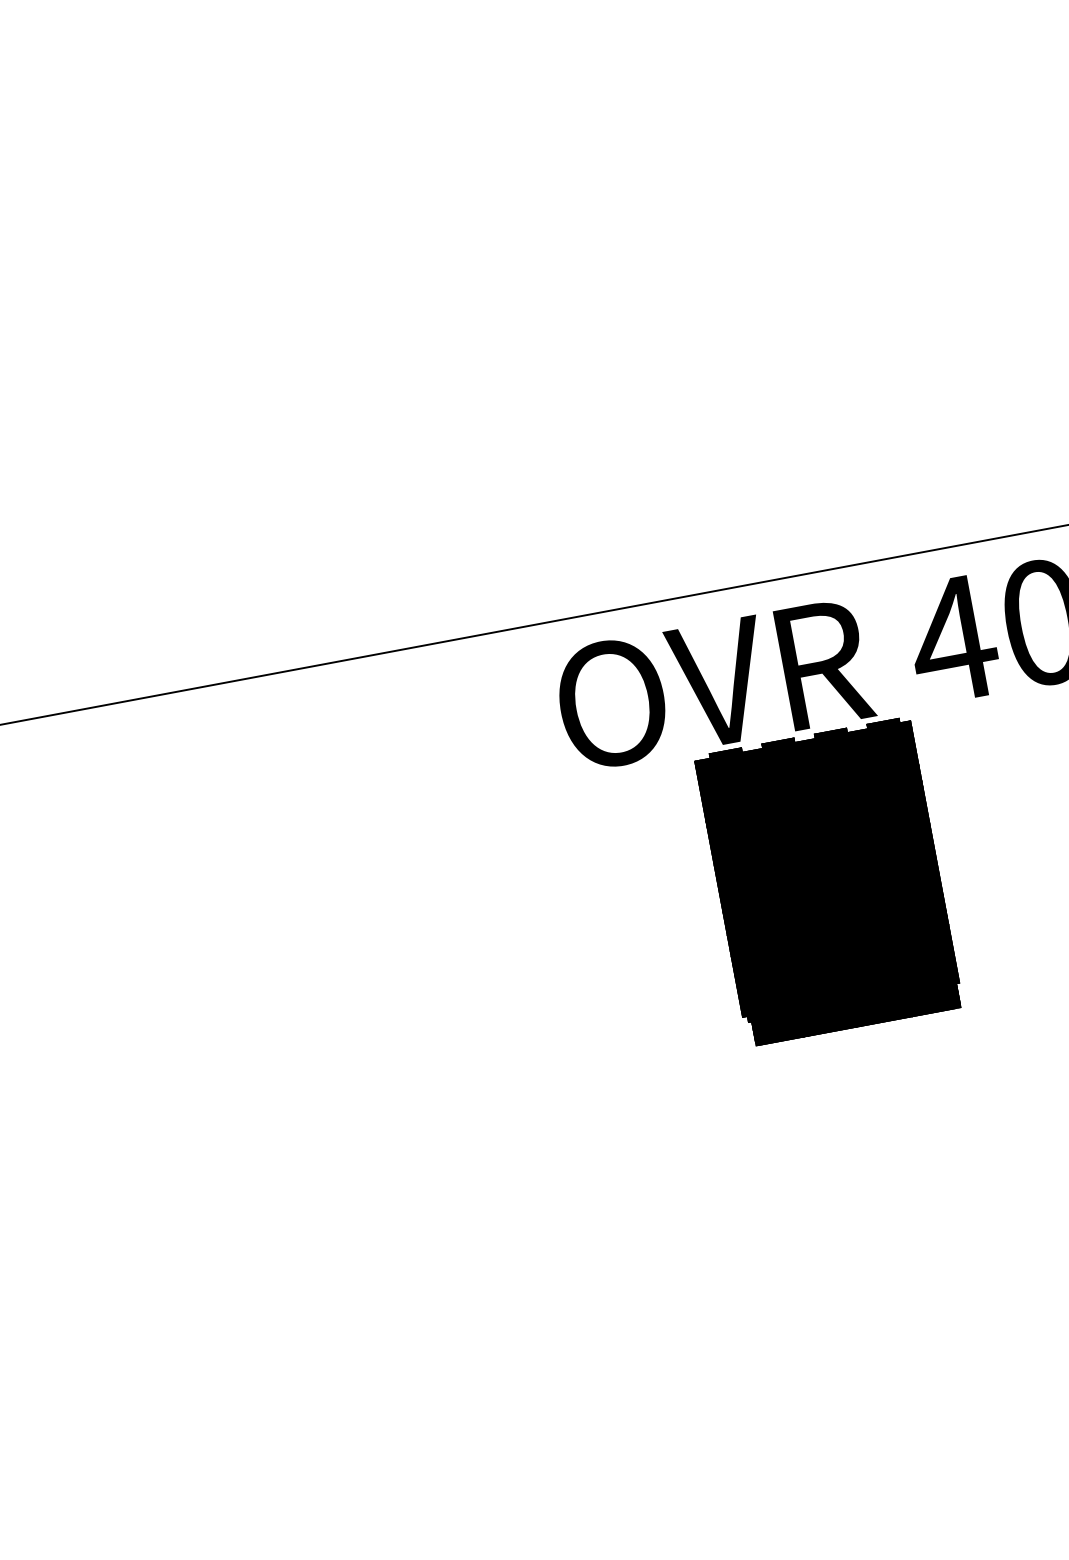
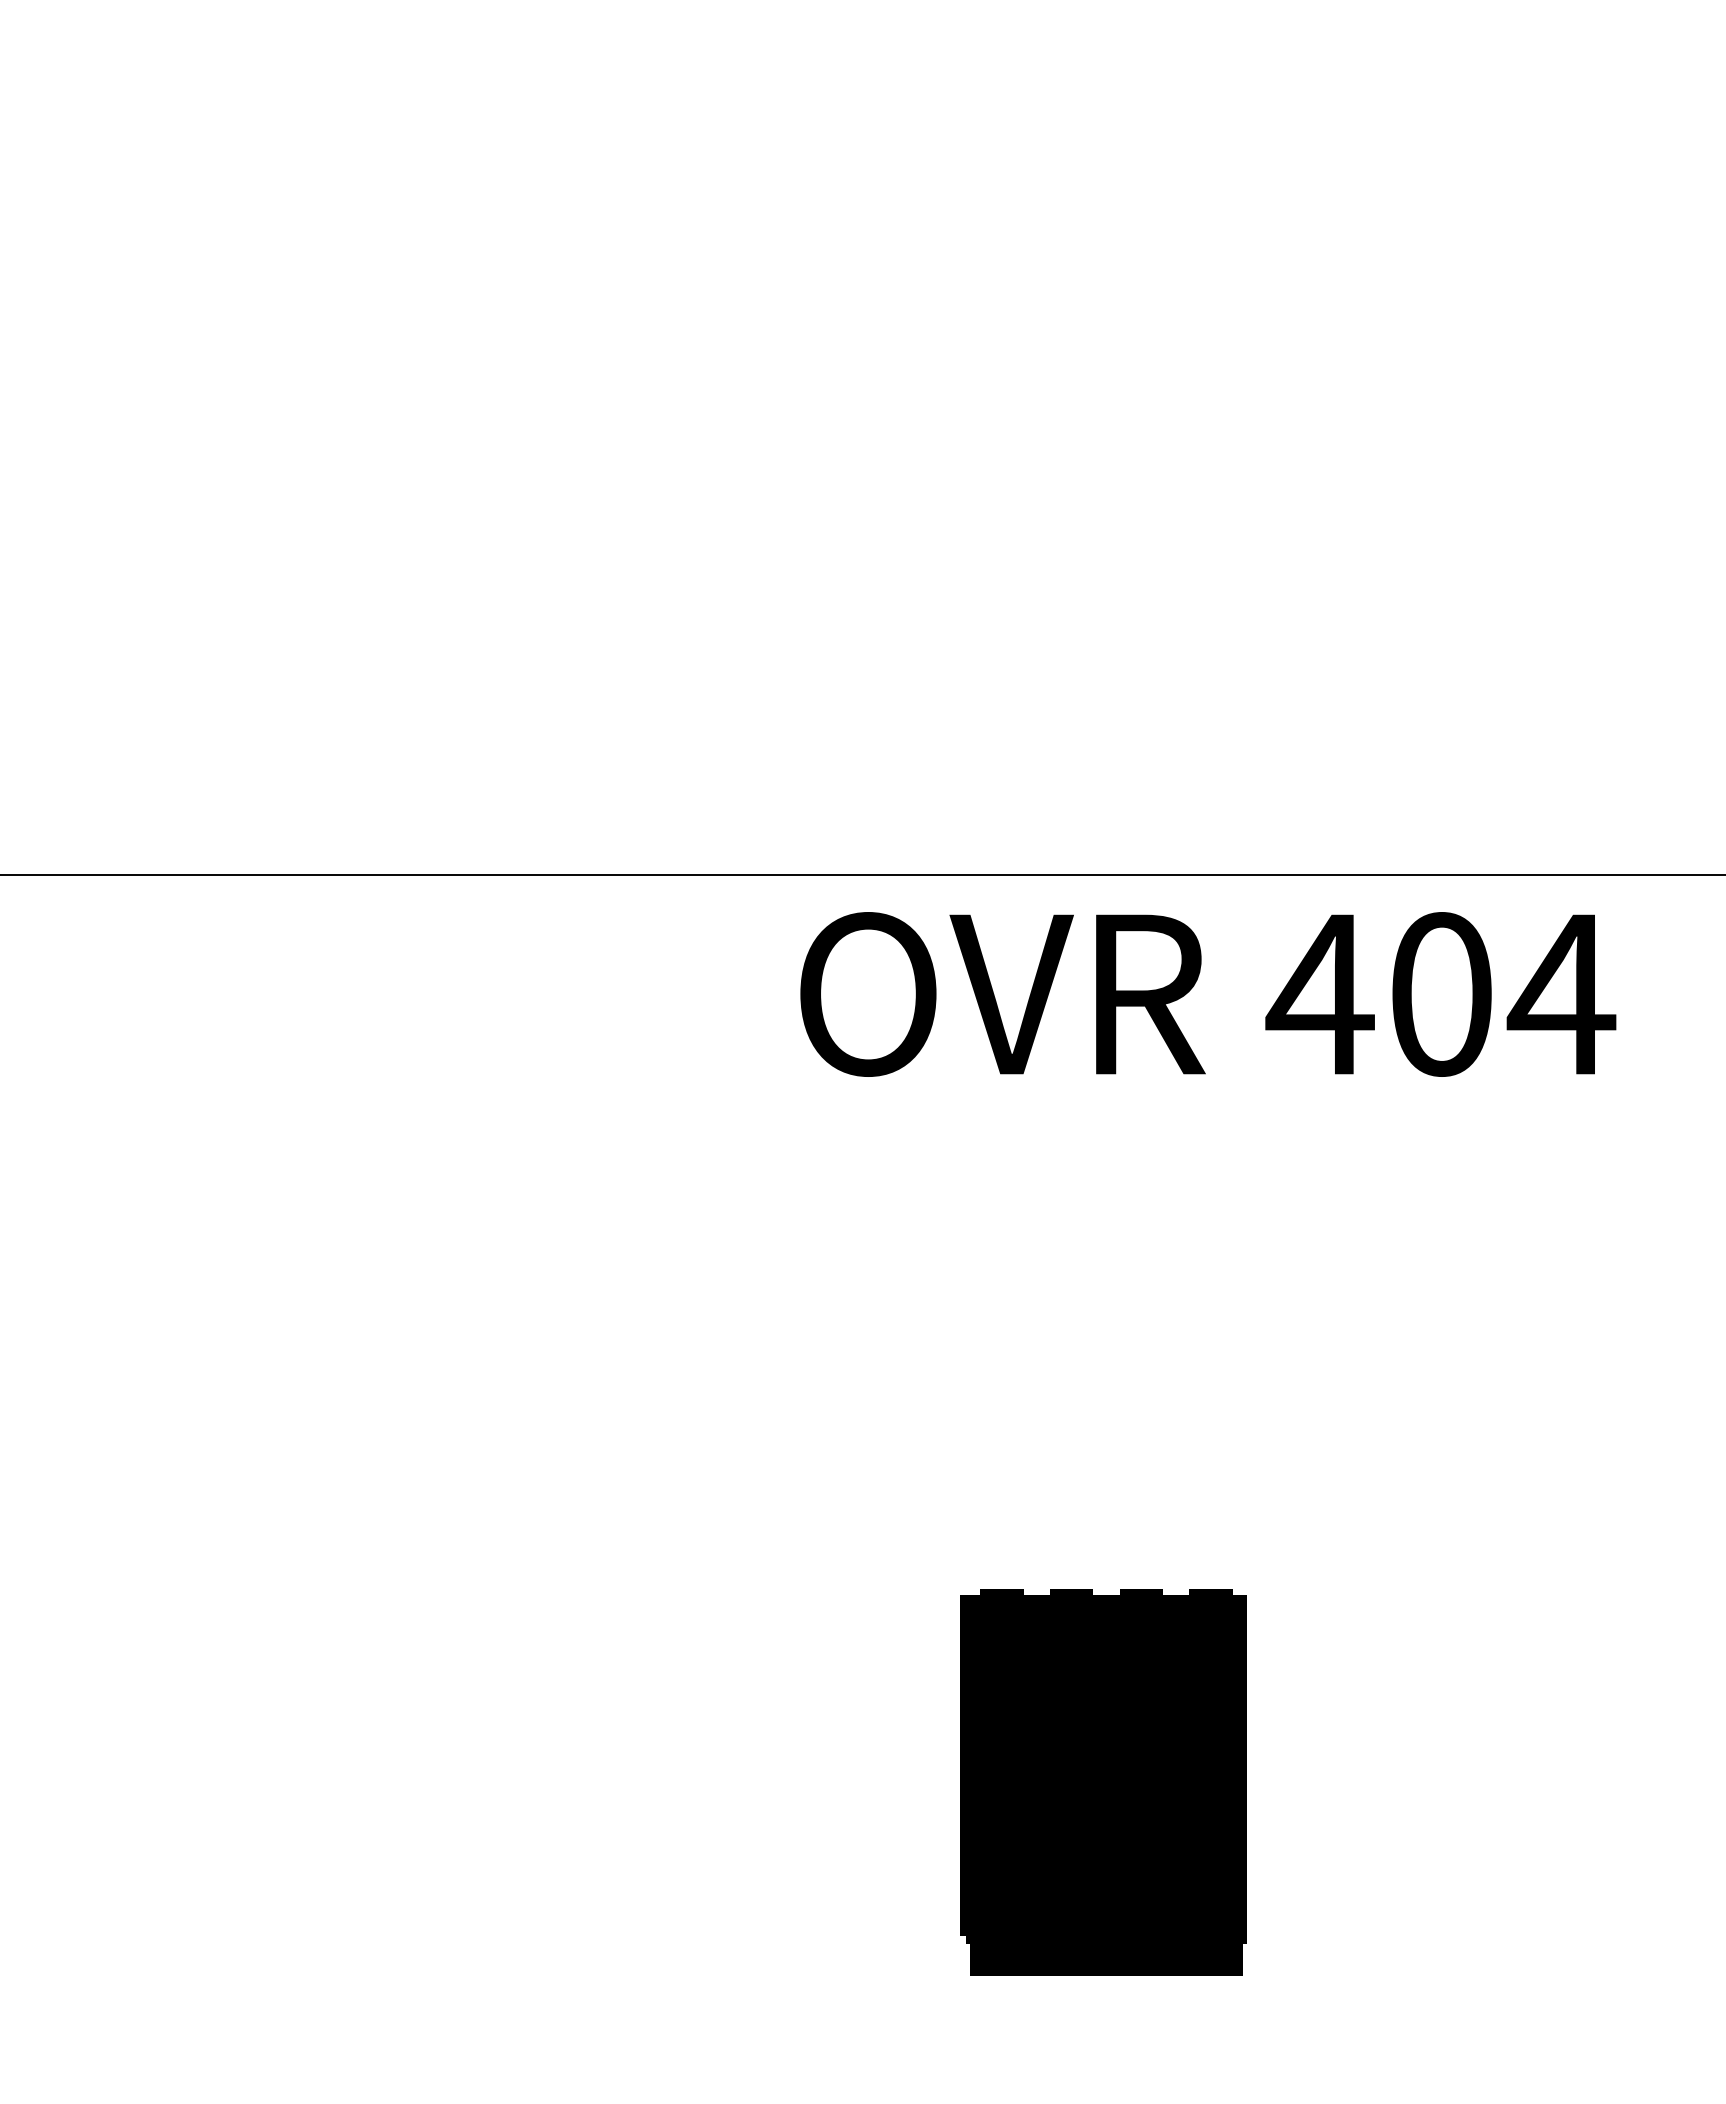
part: (829, 882) -> (1103, 1782), moved

